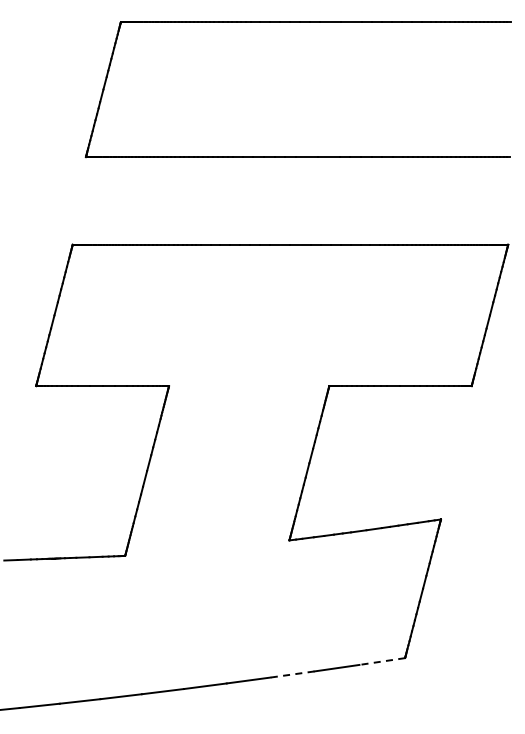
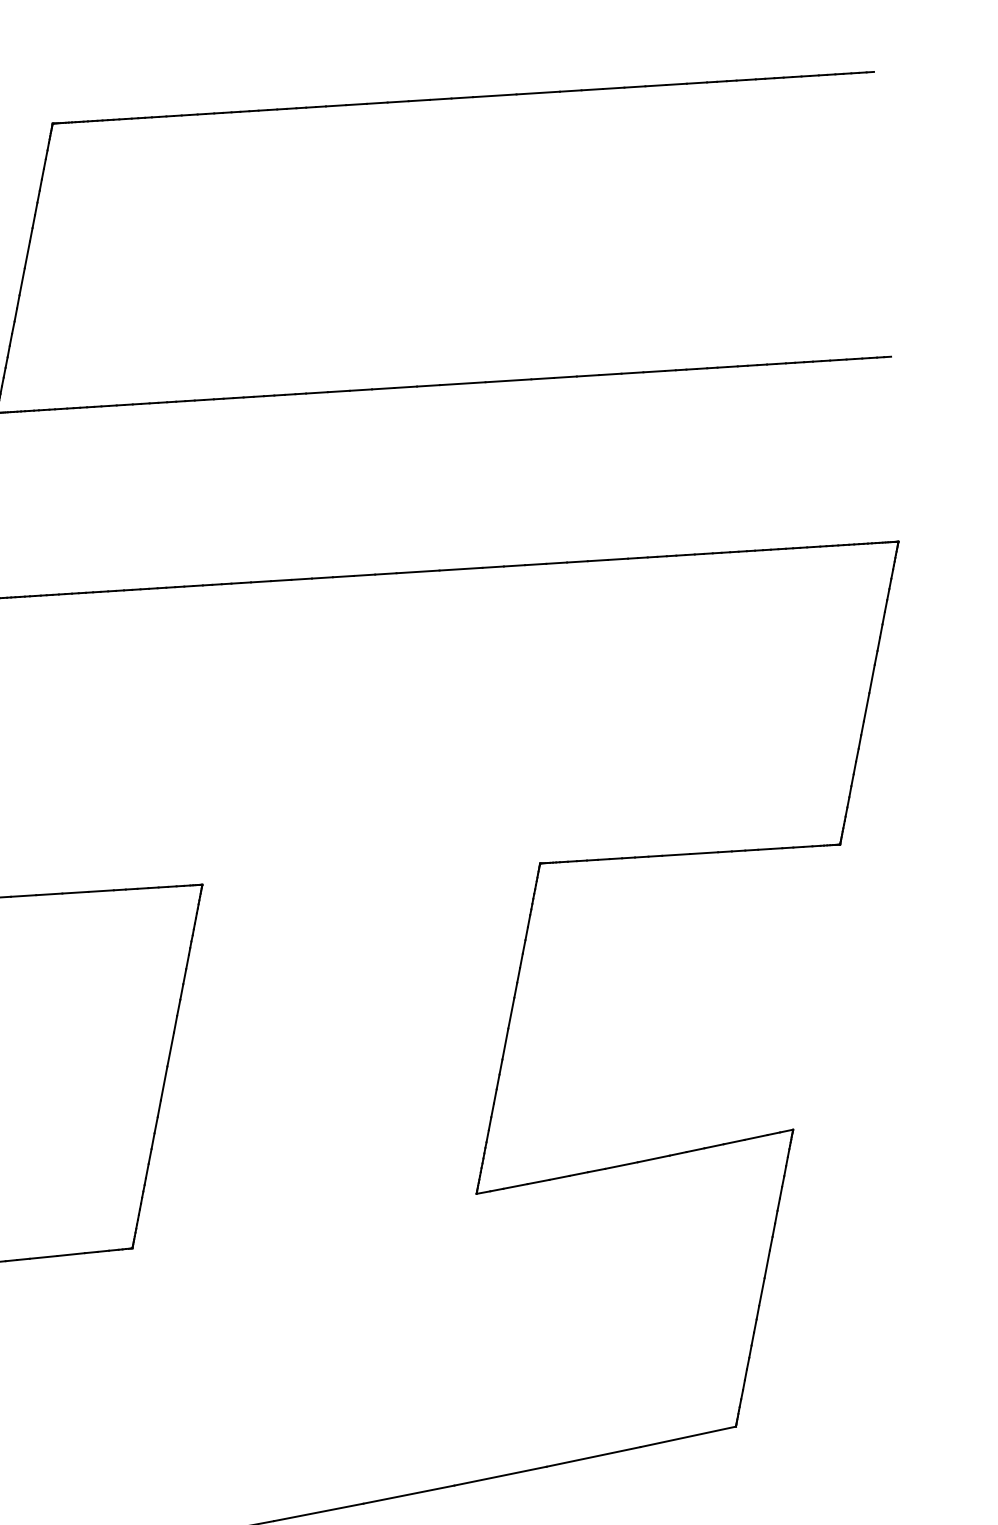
line: (381, 661) -> (686, 1436), dashed -> solid
line: (291, 674) -> (498, 1476), dashed -> solid

